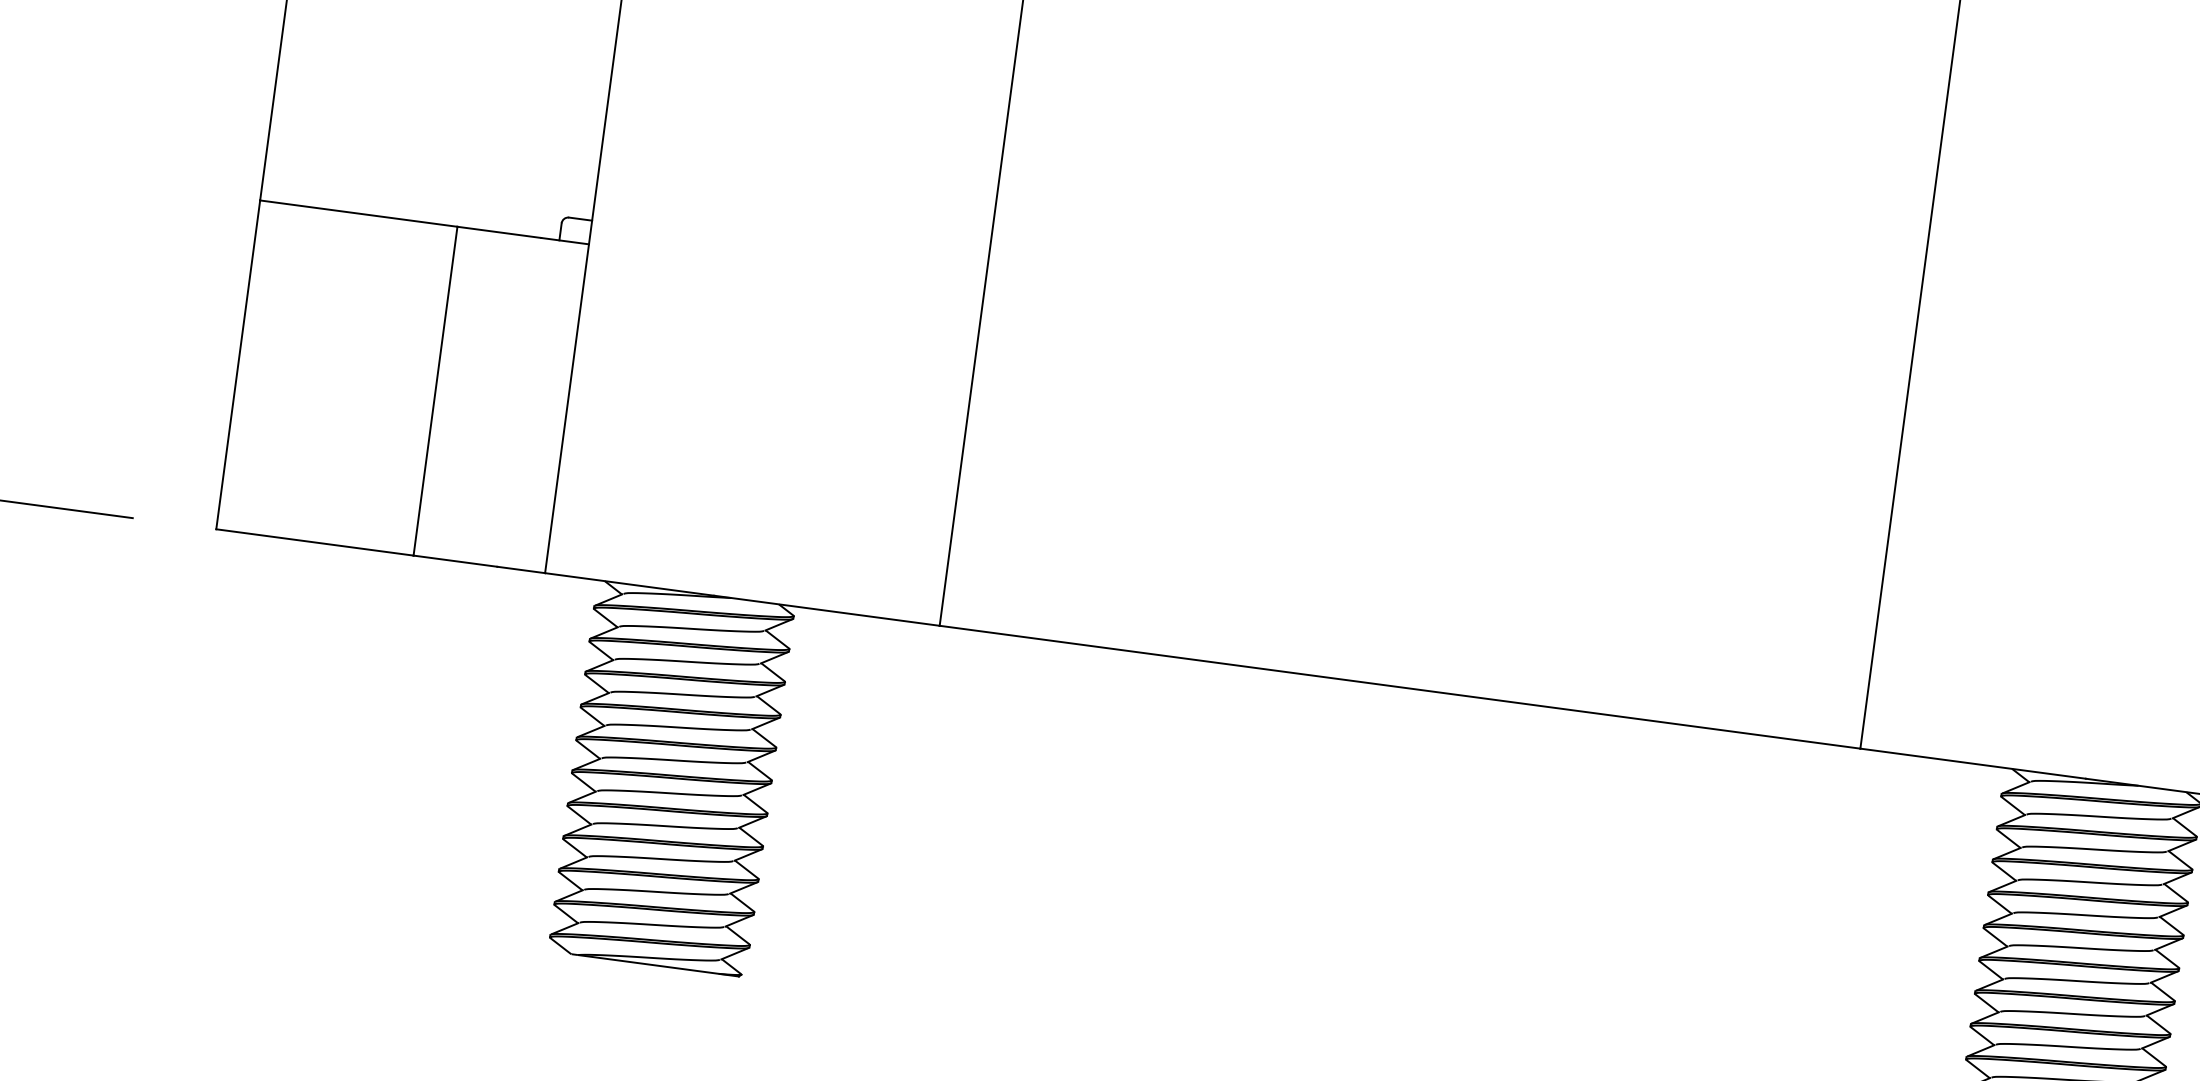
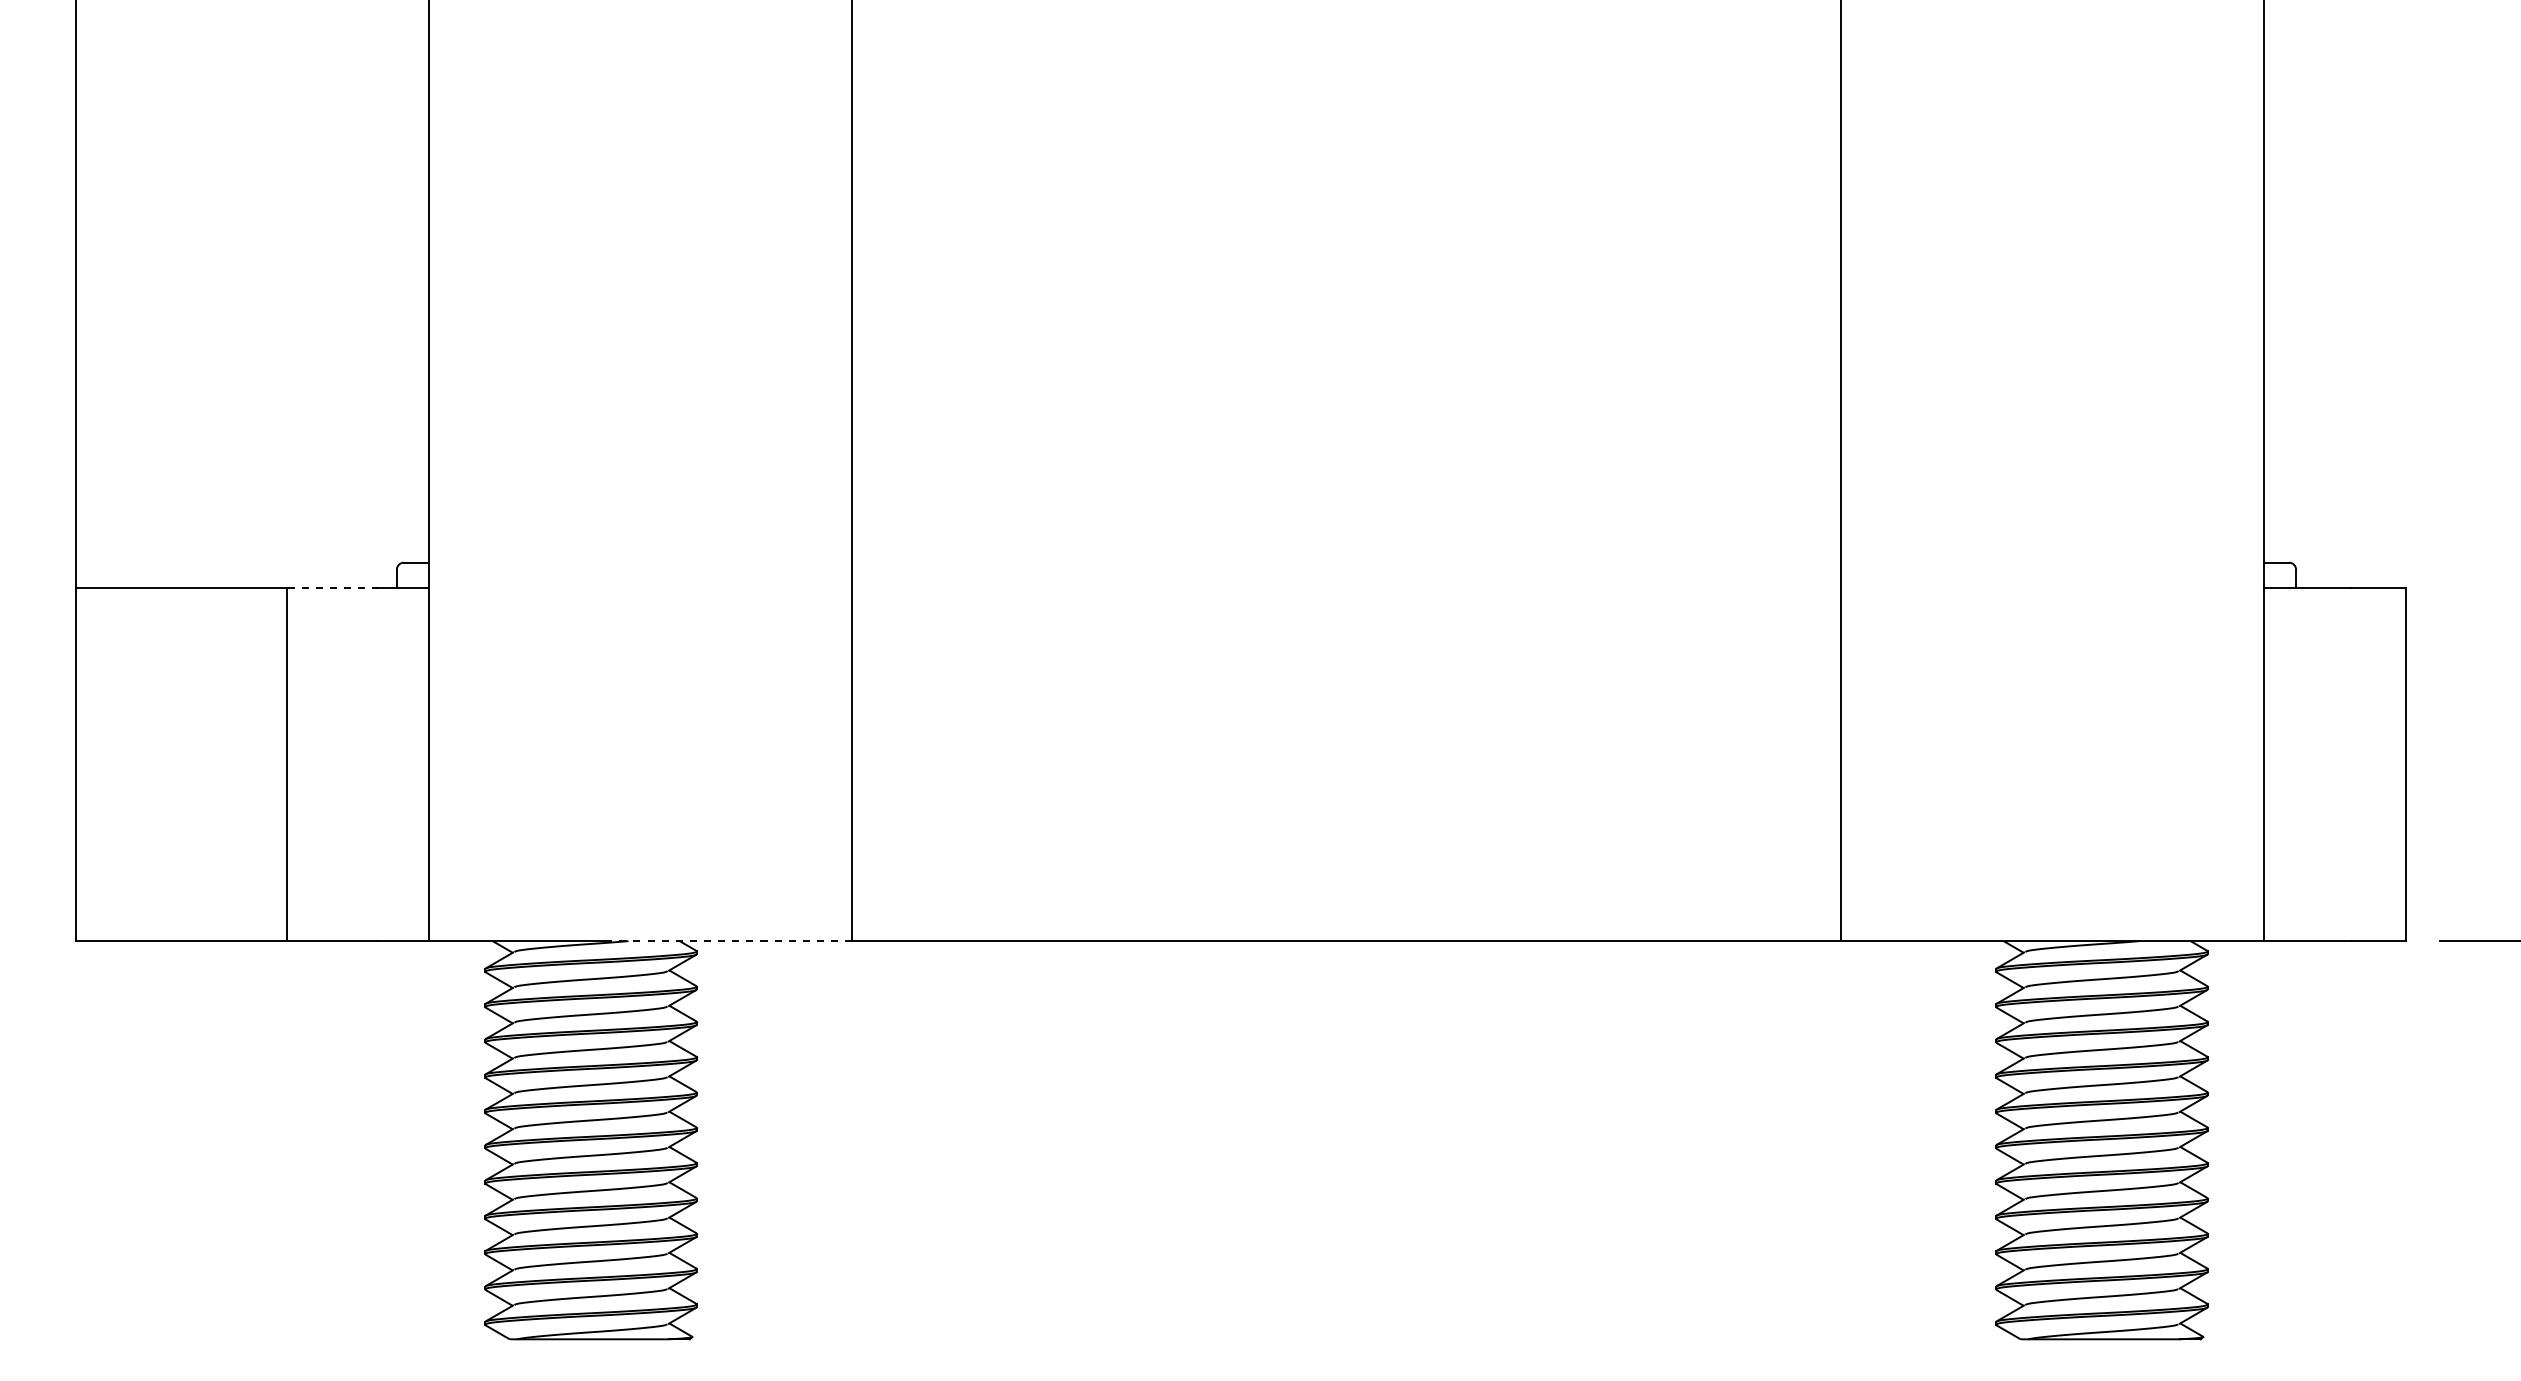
line: (499, 232) -> (332, 588), solid -> dashed
line: (826, 611) -> (730, 941), solid -> dashed

